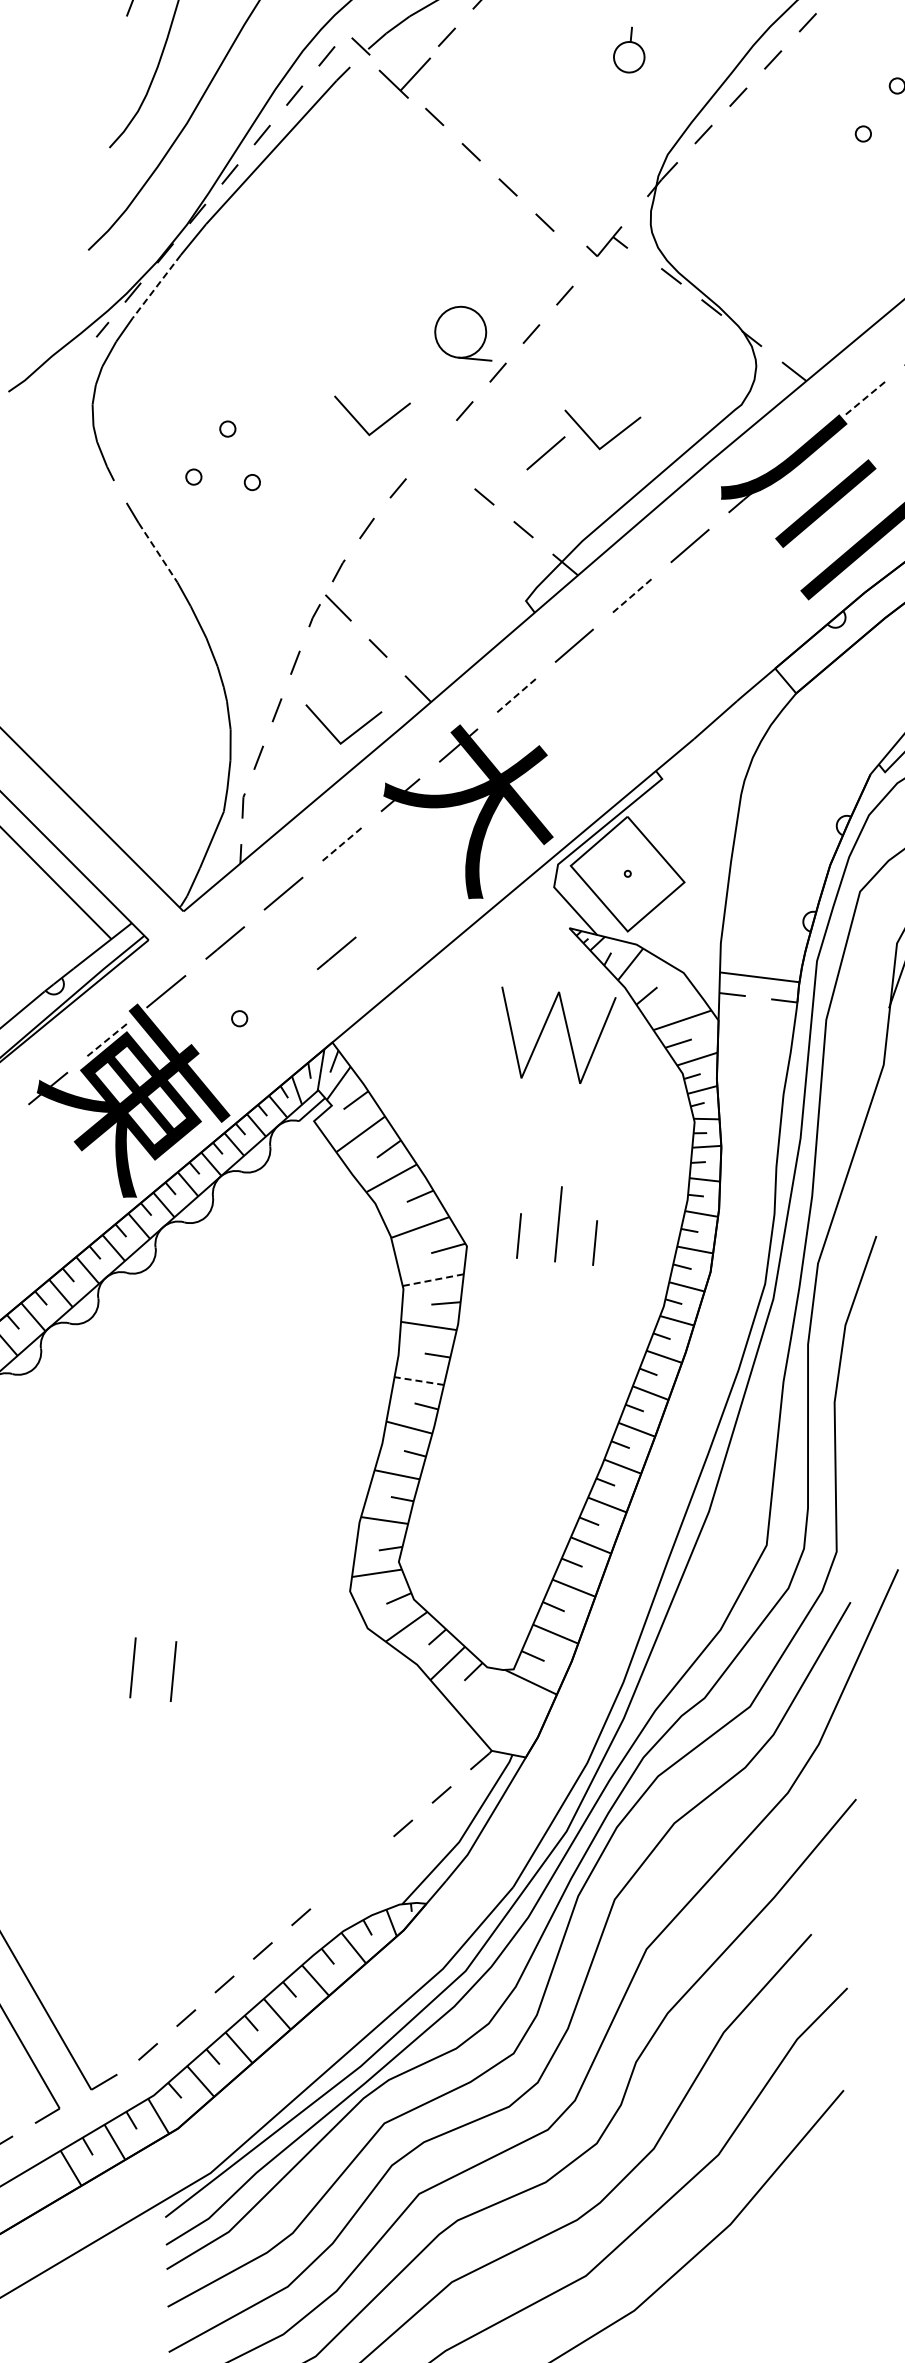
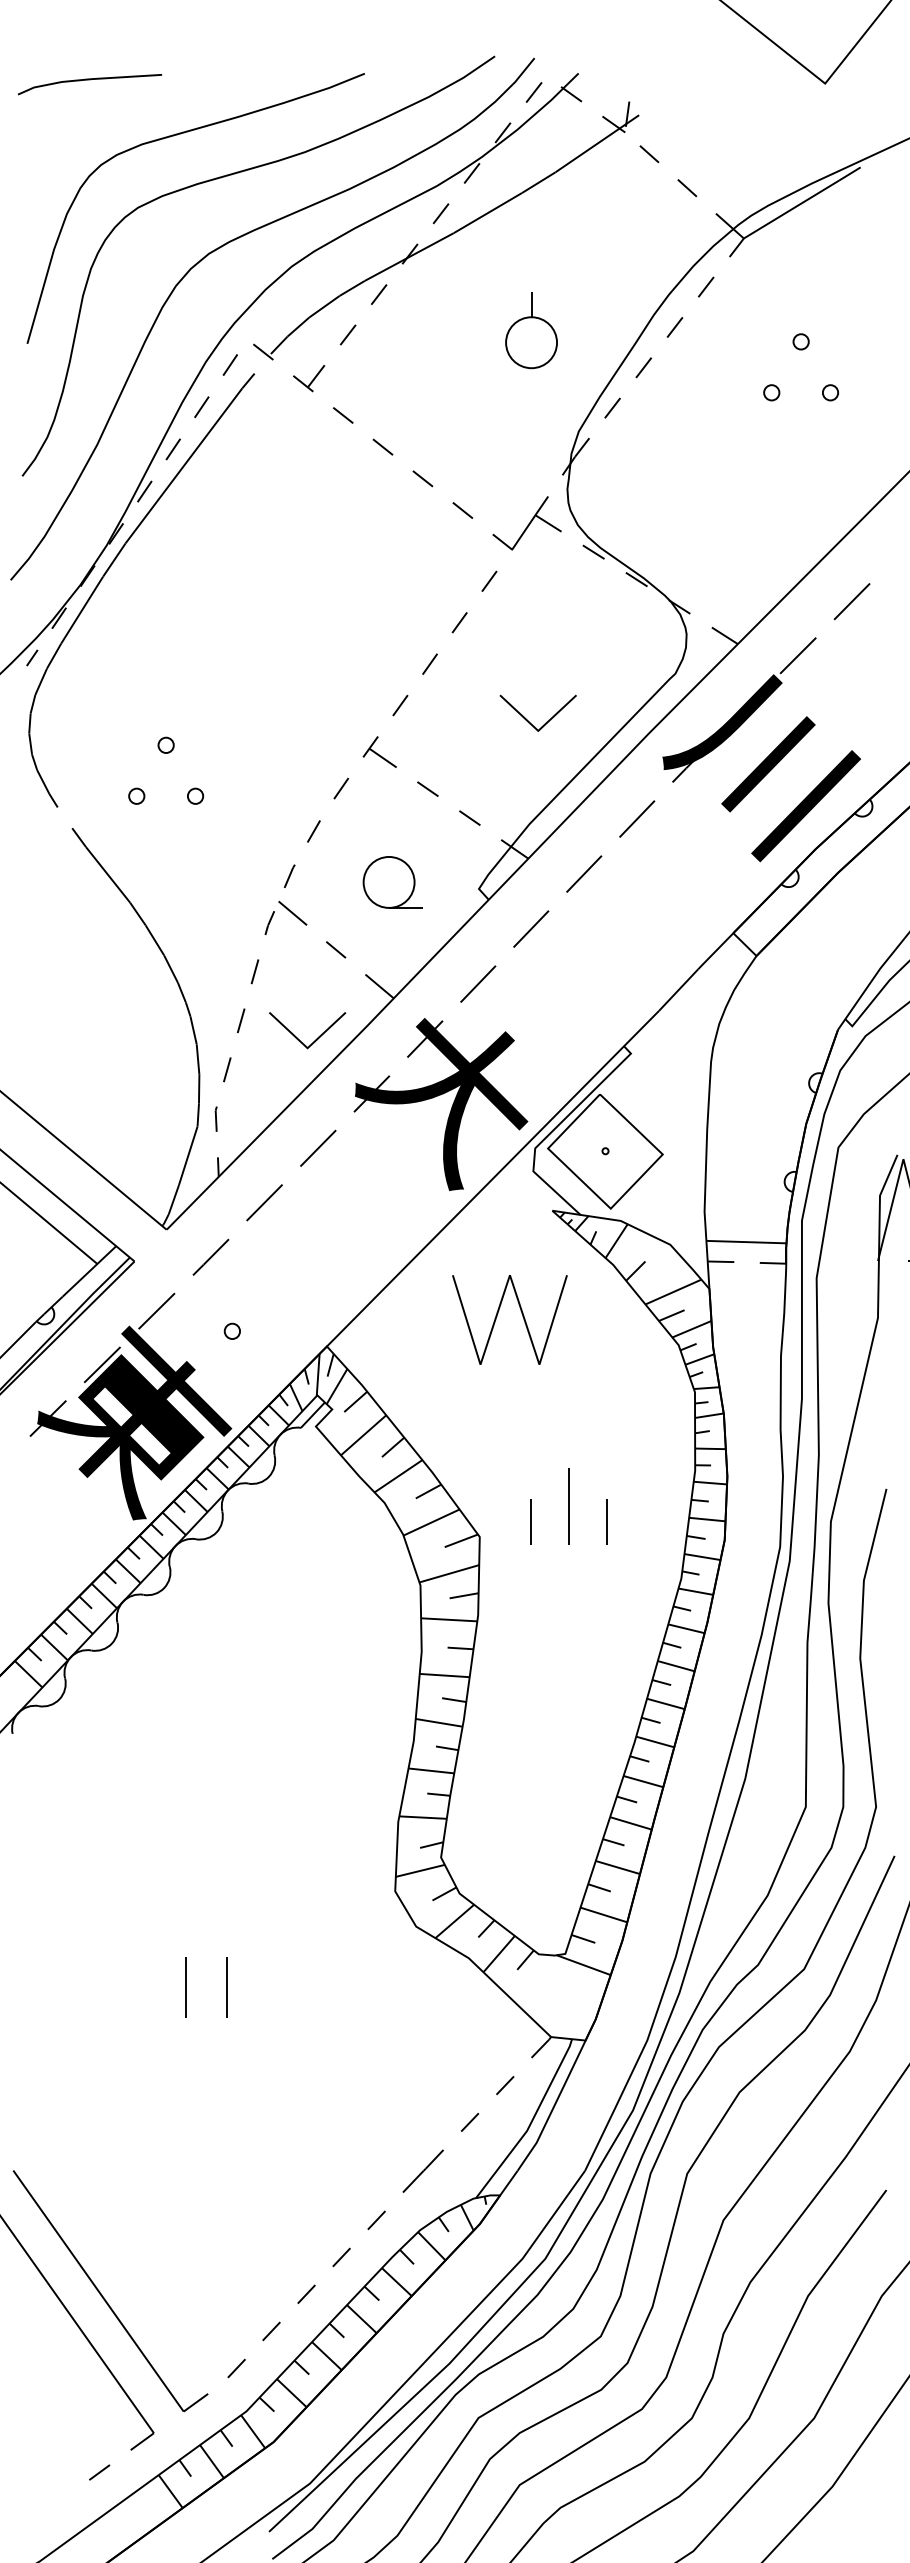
part: (629, 49) -> (531, 330), size x1.67
part: (404, 77) -> (309, 378), size x0.62
part: (607, 241) -> (526, 523), size x1.67
line: (156, 287) -> (82, 610), dashed -> solid
part: (464, 332) -> (392, 882), moved
line: (865, 398) -> (798, 655), dashed -> solid
part: (361, 424) -> (298, 728), removed
line: (546, 452) -> (485, 739), removed
part: (439, 454) -> (379, 751), added
line: (158, 553) -> (108, 875), dashed -> solid
line: (631, 596) -> (583, 874), dashed -> solid
line: (515, 695) -> (477, 984), dashed -> solid
line: (341, 844) -> (317, 1148), dashed -> solid
line: (336, 952) -> (322, 1256), removed
part: (542, 1031) -> (497, 1316), moved
line: (107, 1040) -> (102, 1365), dashed -> solid
line: (432, 1279) -> (448, 1573), dashed -> solid
line: (419, 1380) -> (444, 1675), dashed -> solid
line: (351, 1871) -> (422, 2170), added

